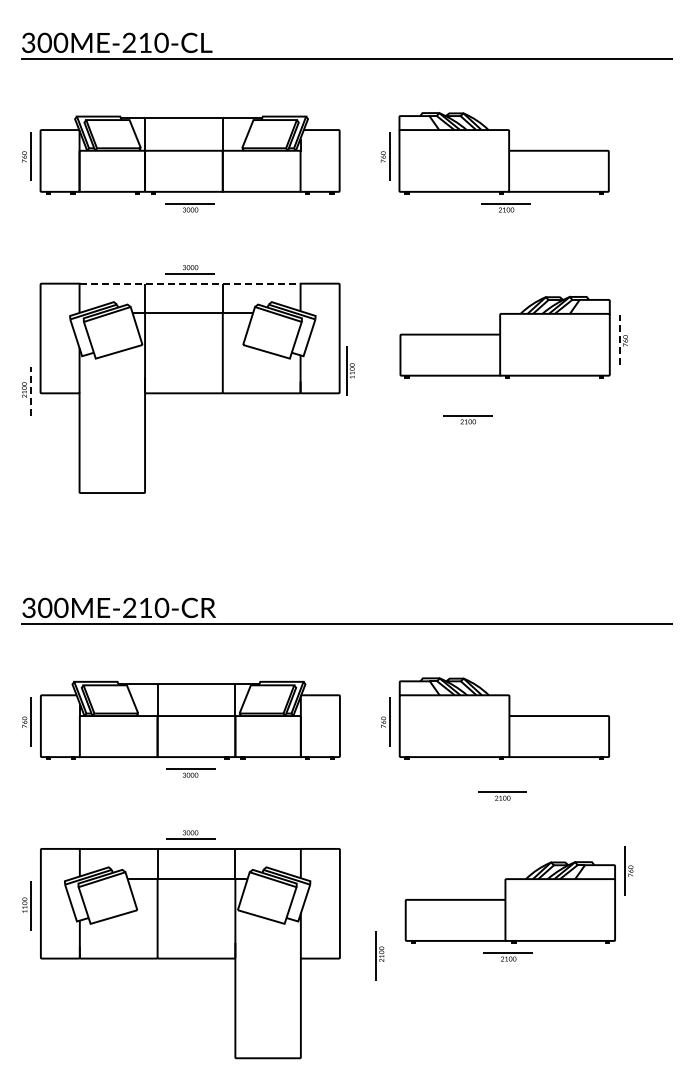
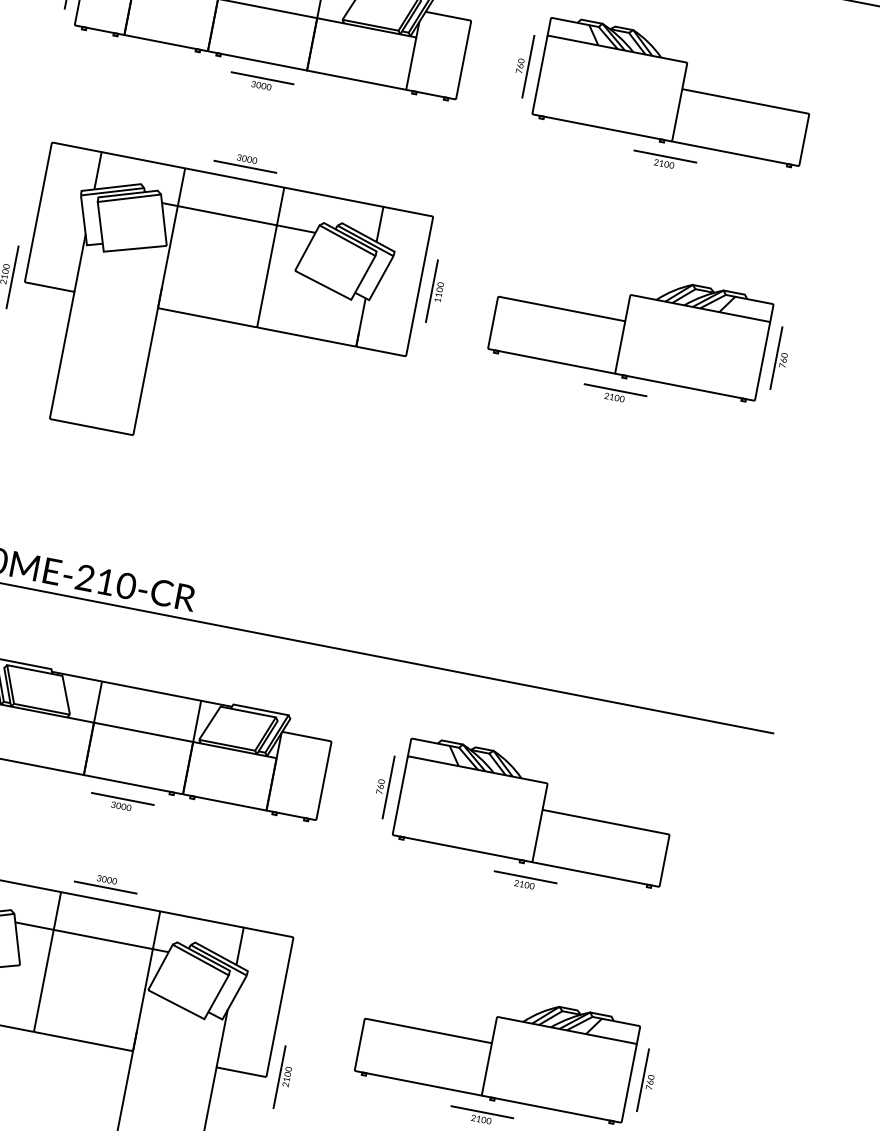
line: (190, 283) -> (243, 179), dashed -> solid
line: (619, 340) -> (775, 358), dashed -> solid
part: (350, 370) -> (437, 291), moved
line: (30, 391) -> (12, 277), dashed -> solid
part: (467, 419) -> (614, 394), moved
part: (502, 795) -> (524, 881), moved
part: (628, 870) -> (647, 1080), moved
part: (379, 955) -> (284, 1077), moved

